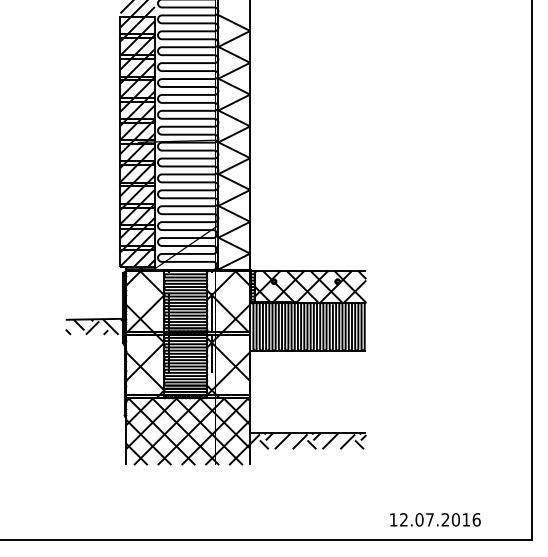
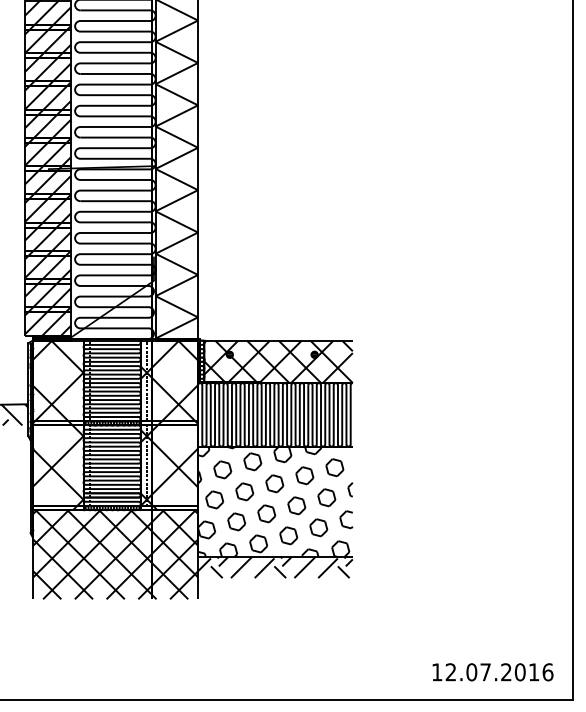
hatch: (308, 391) -> (275, 501), added
text: (435, 519) -> (493, 671), moved

